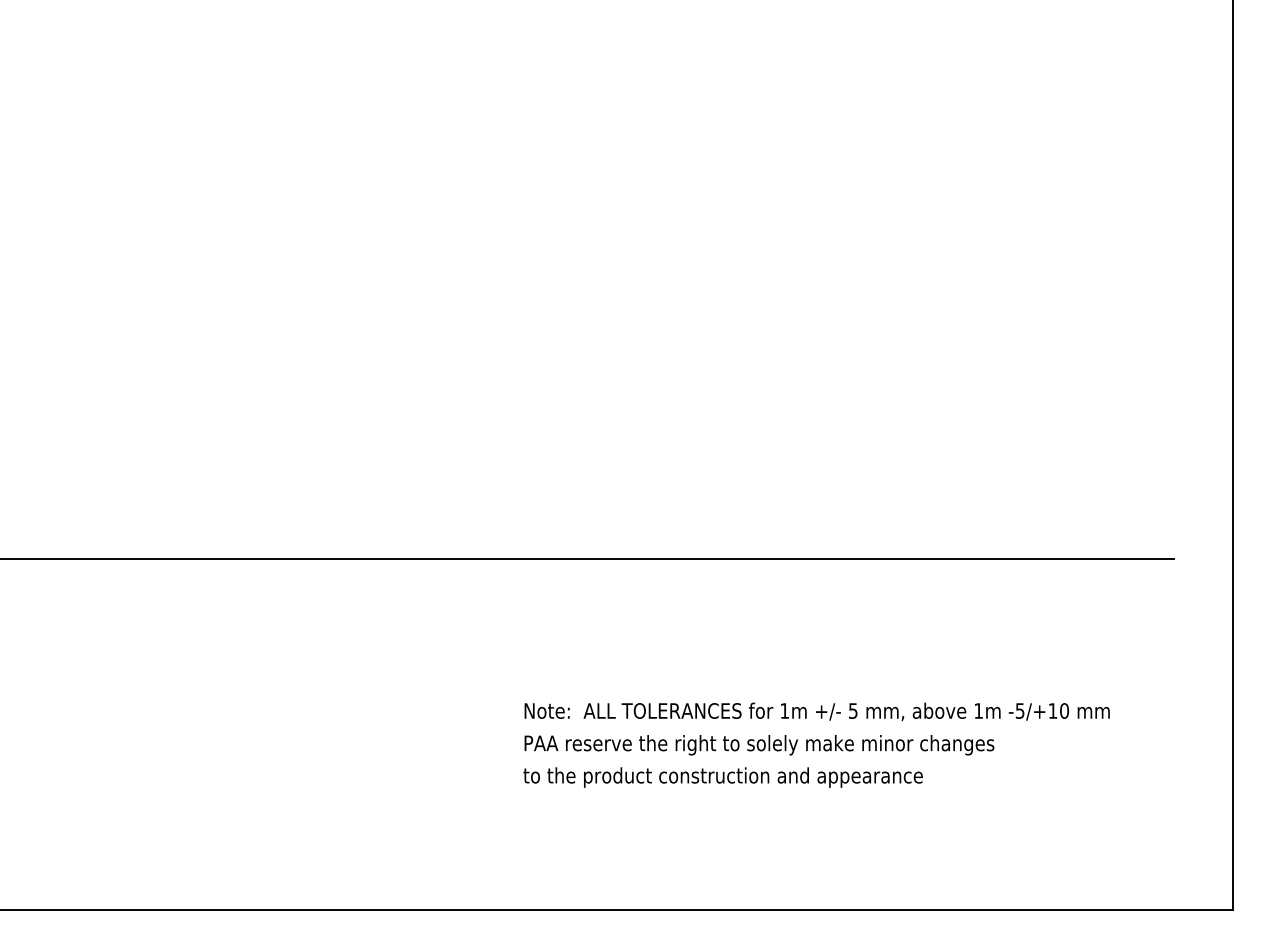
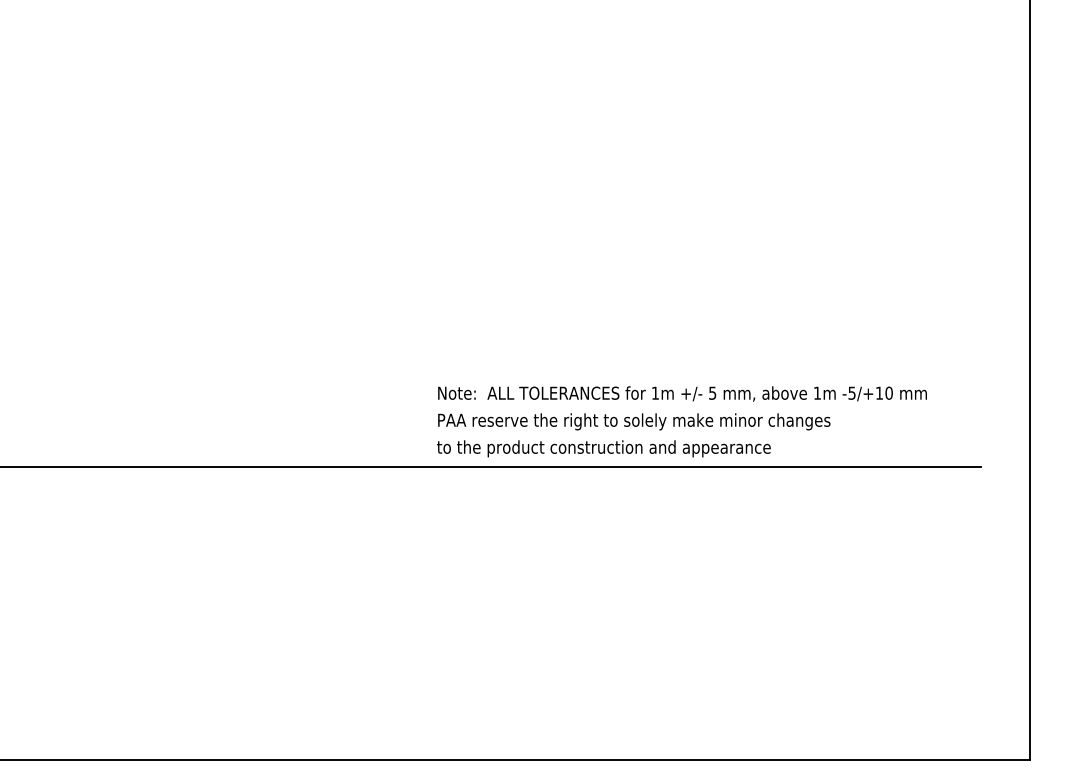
text: (816, 744) -> (681, 421), moved

